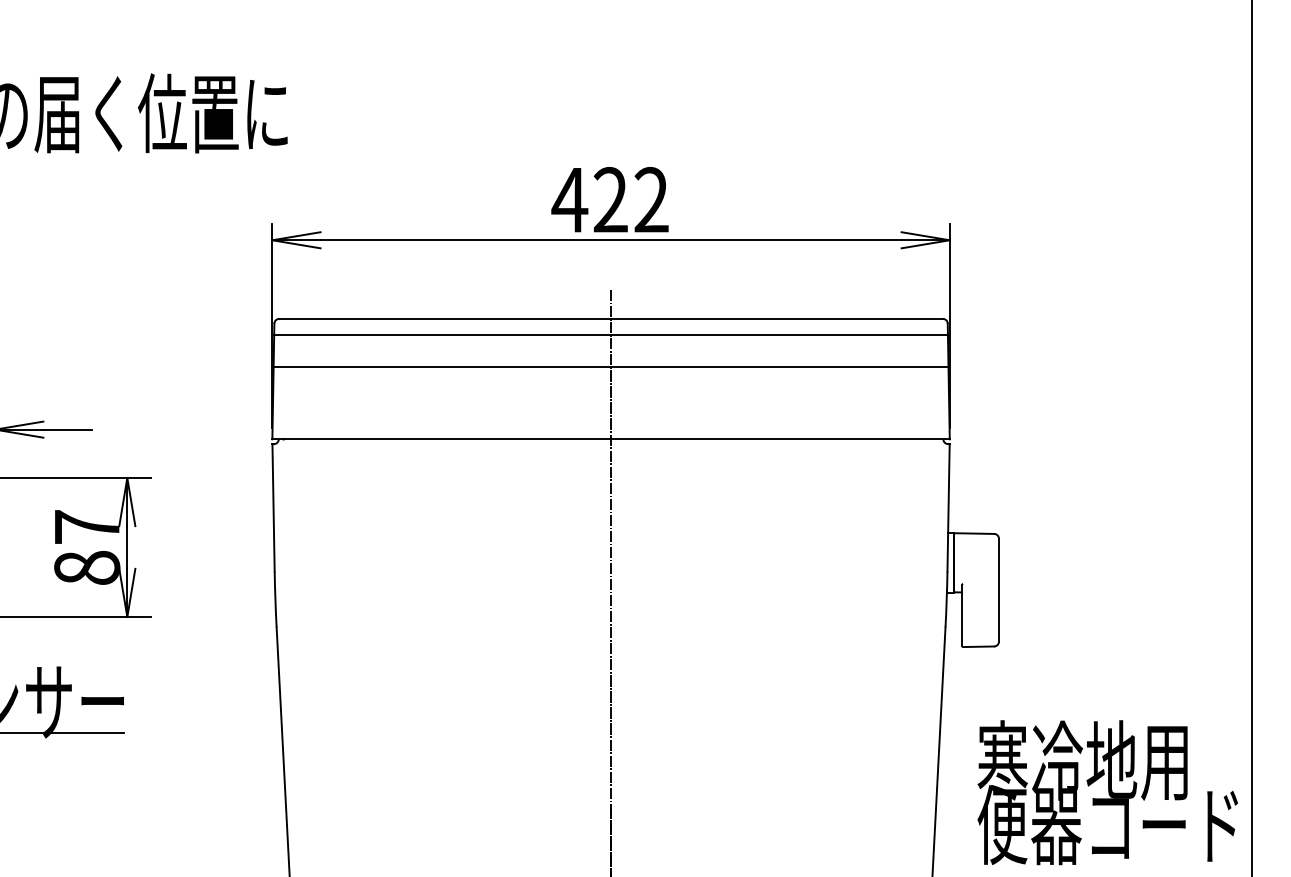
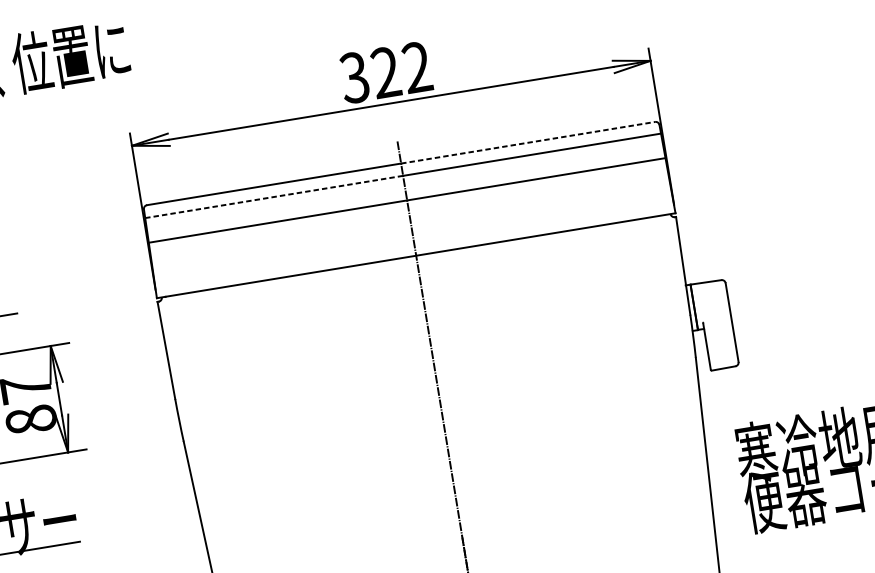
text: (569, 200) -> (354, 78), 422 -> 322
line: (777, 318) -> (528, 142), solid -> dashed
line: (442, 334) -> (274, 196), solid -> dashed

